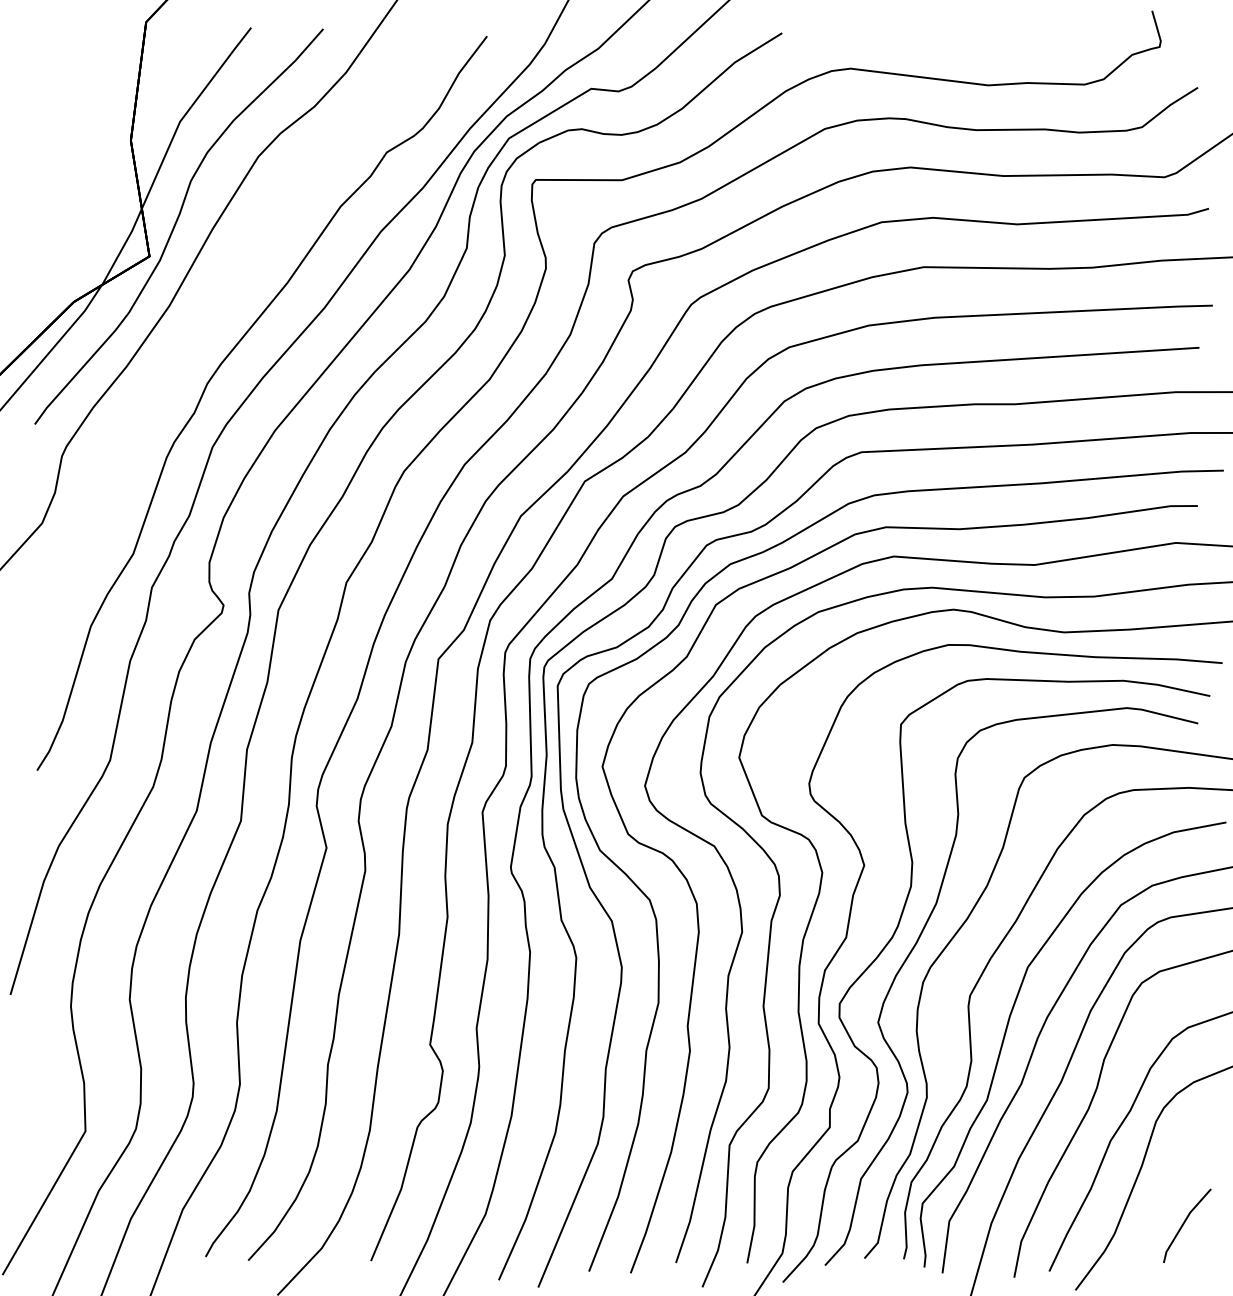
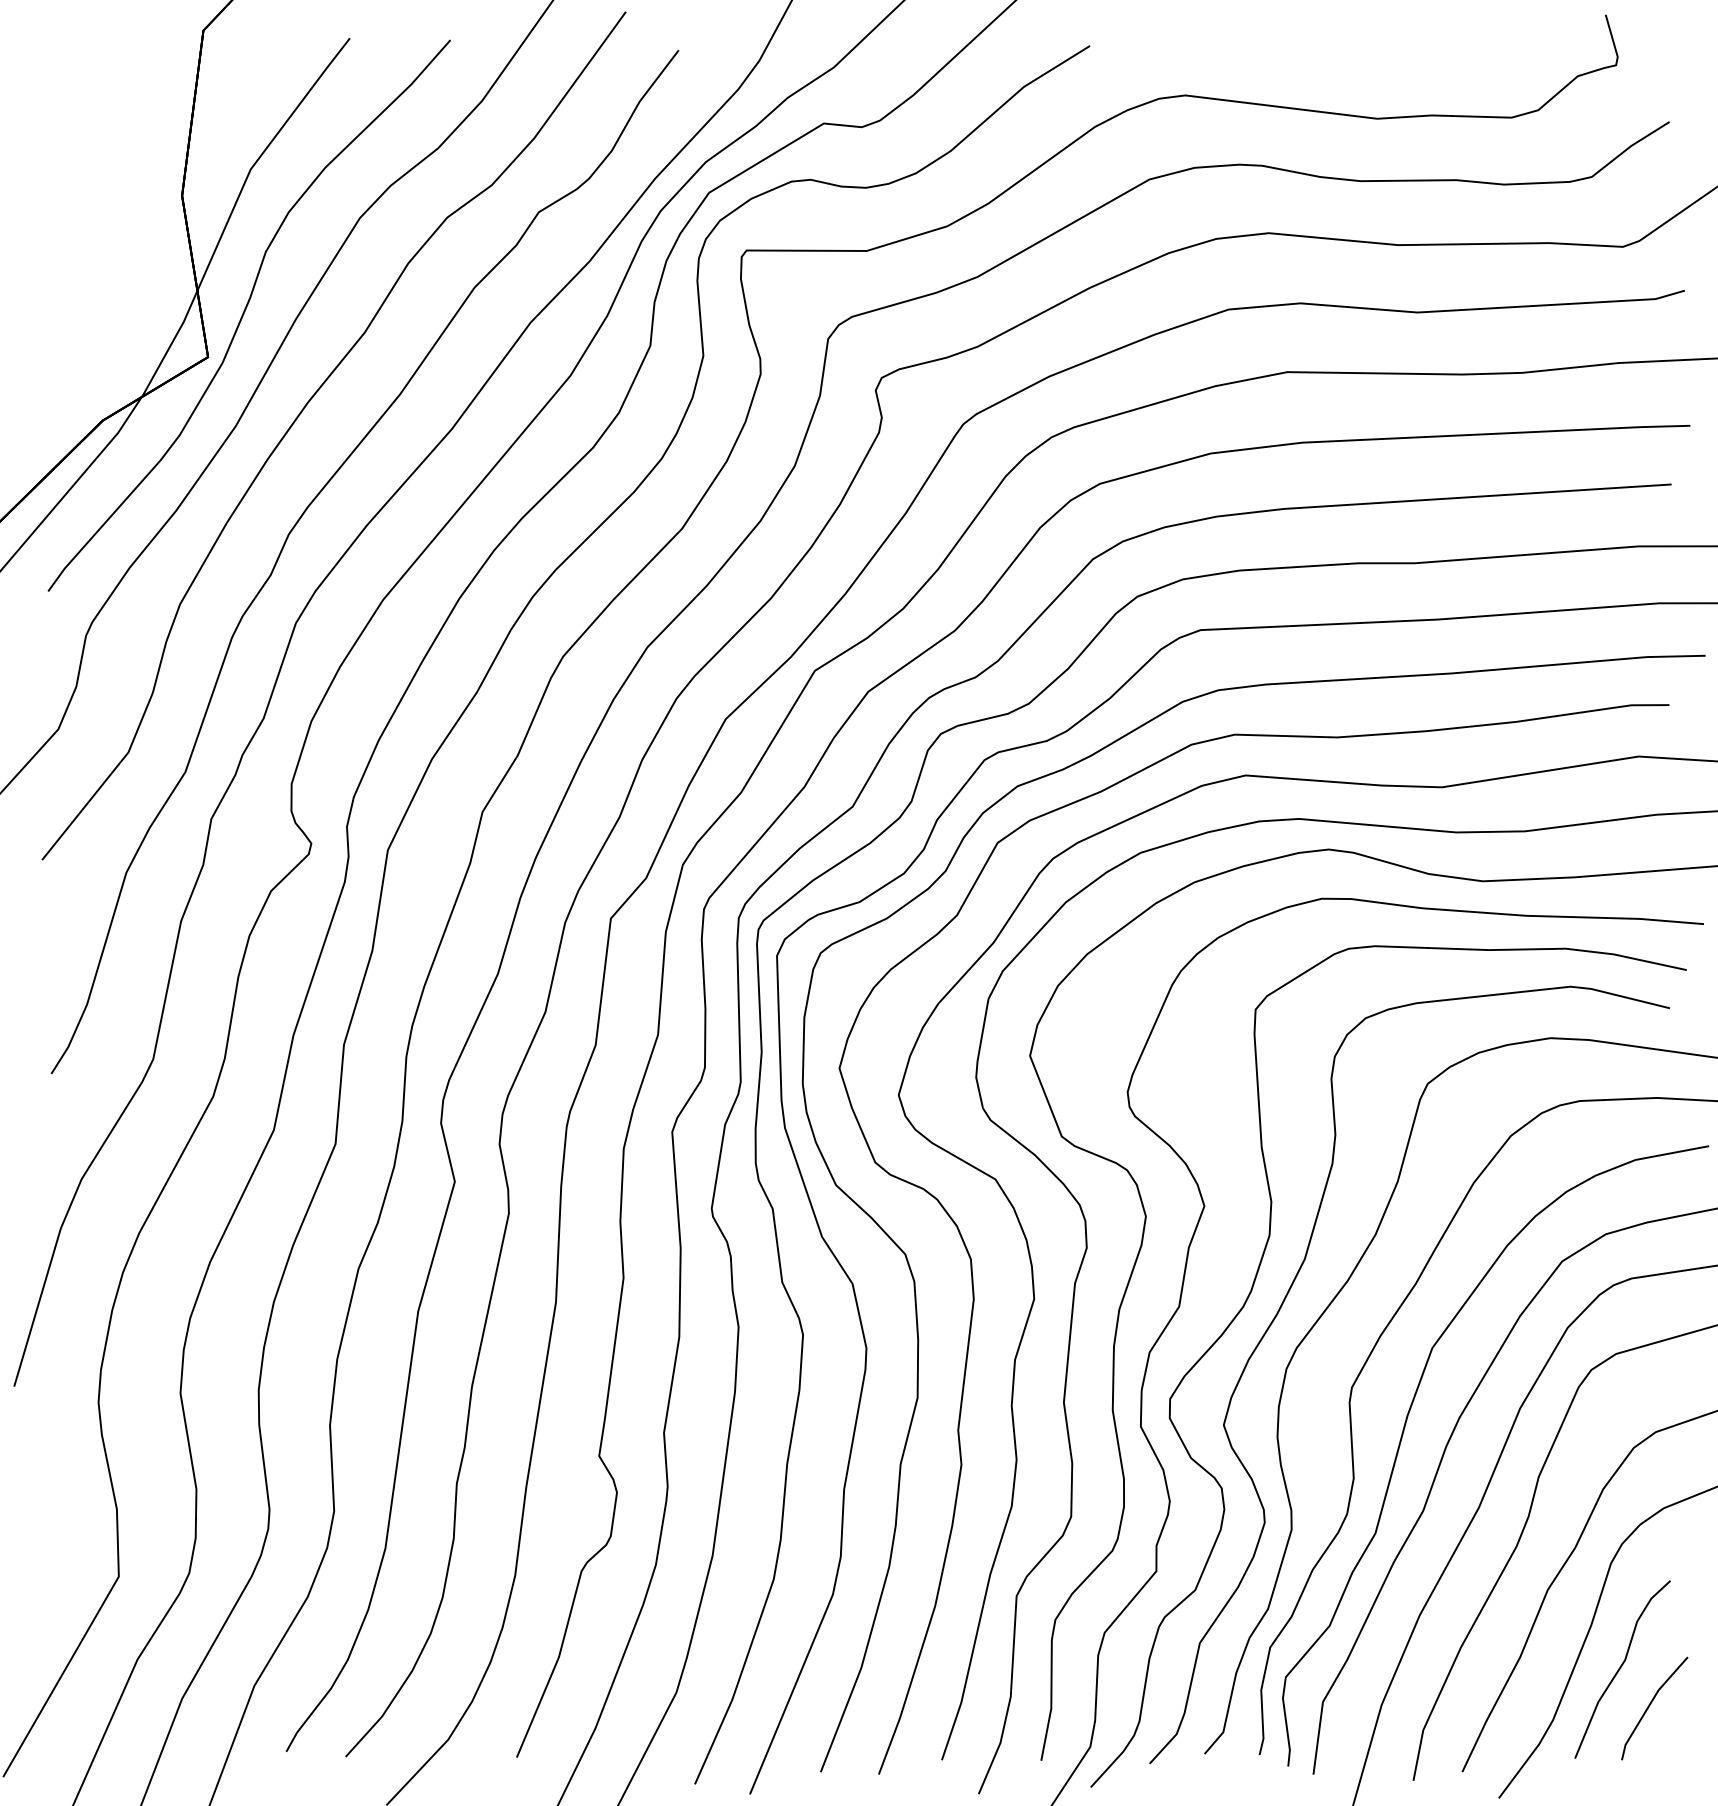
curve: (217, 296) -> (302, 412), added
curve: (1162, 1197) -> (1620, 1669), added

